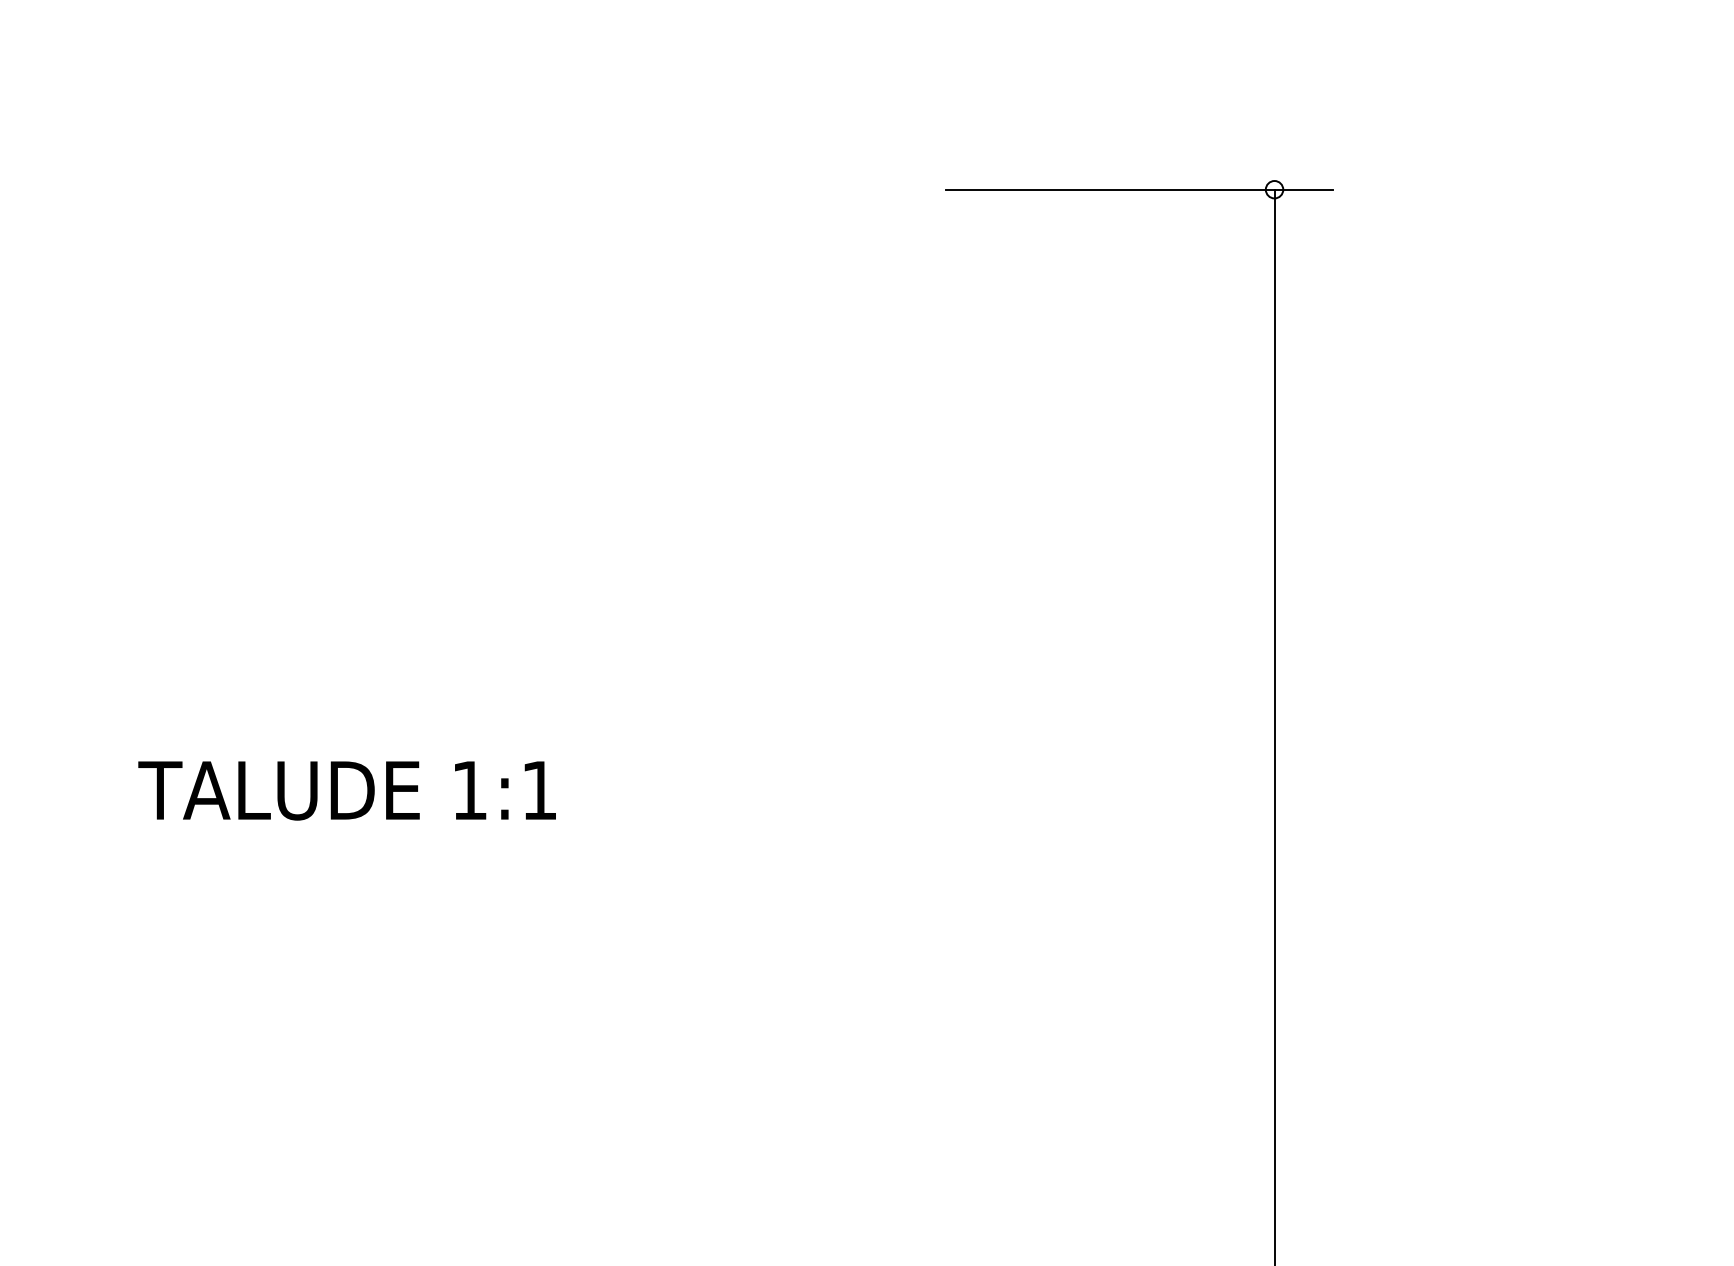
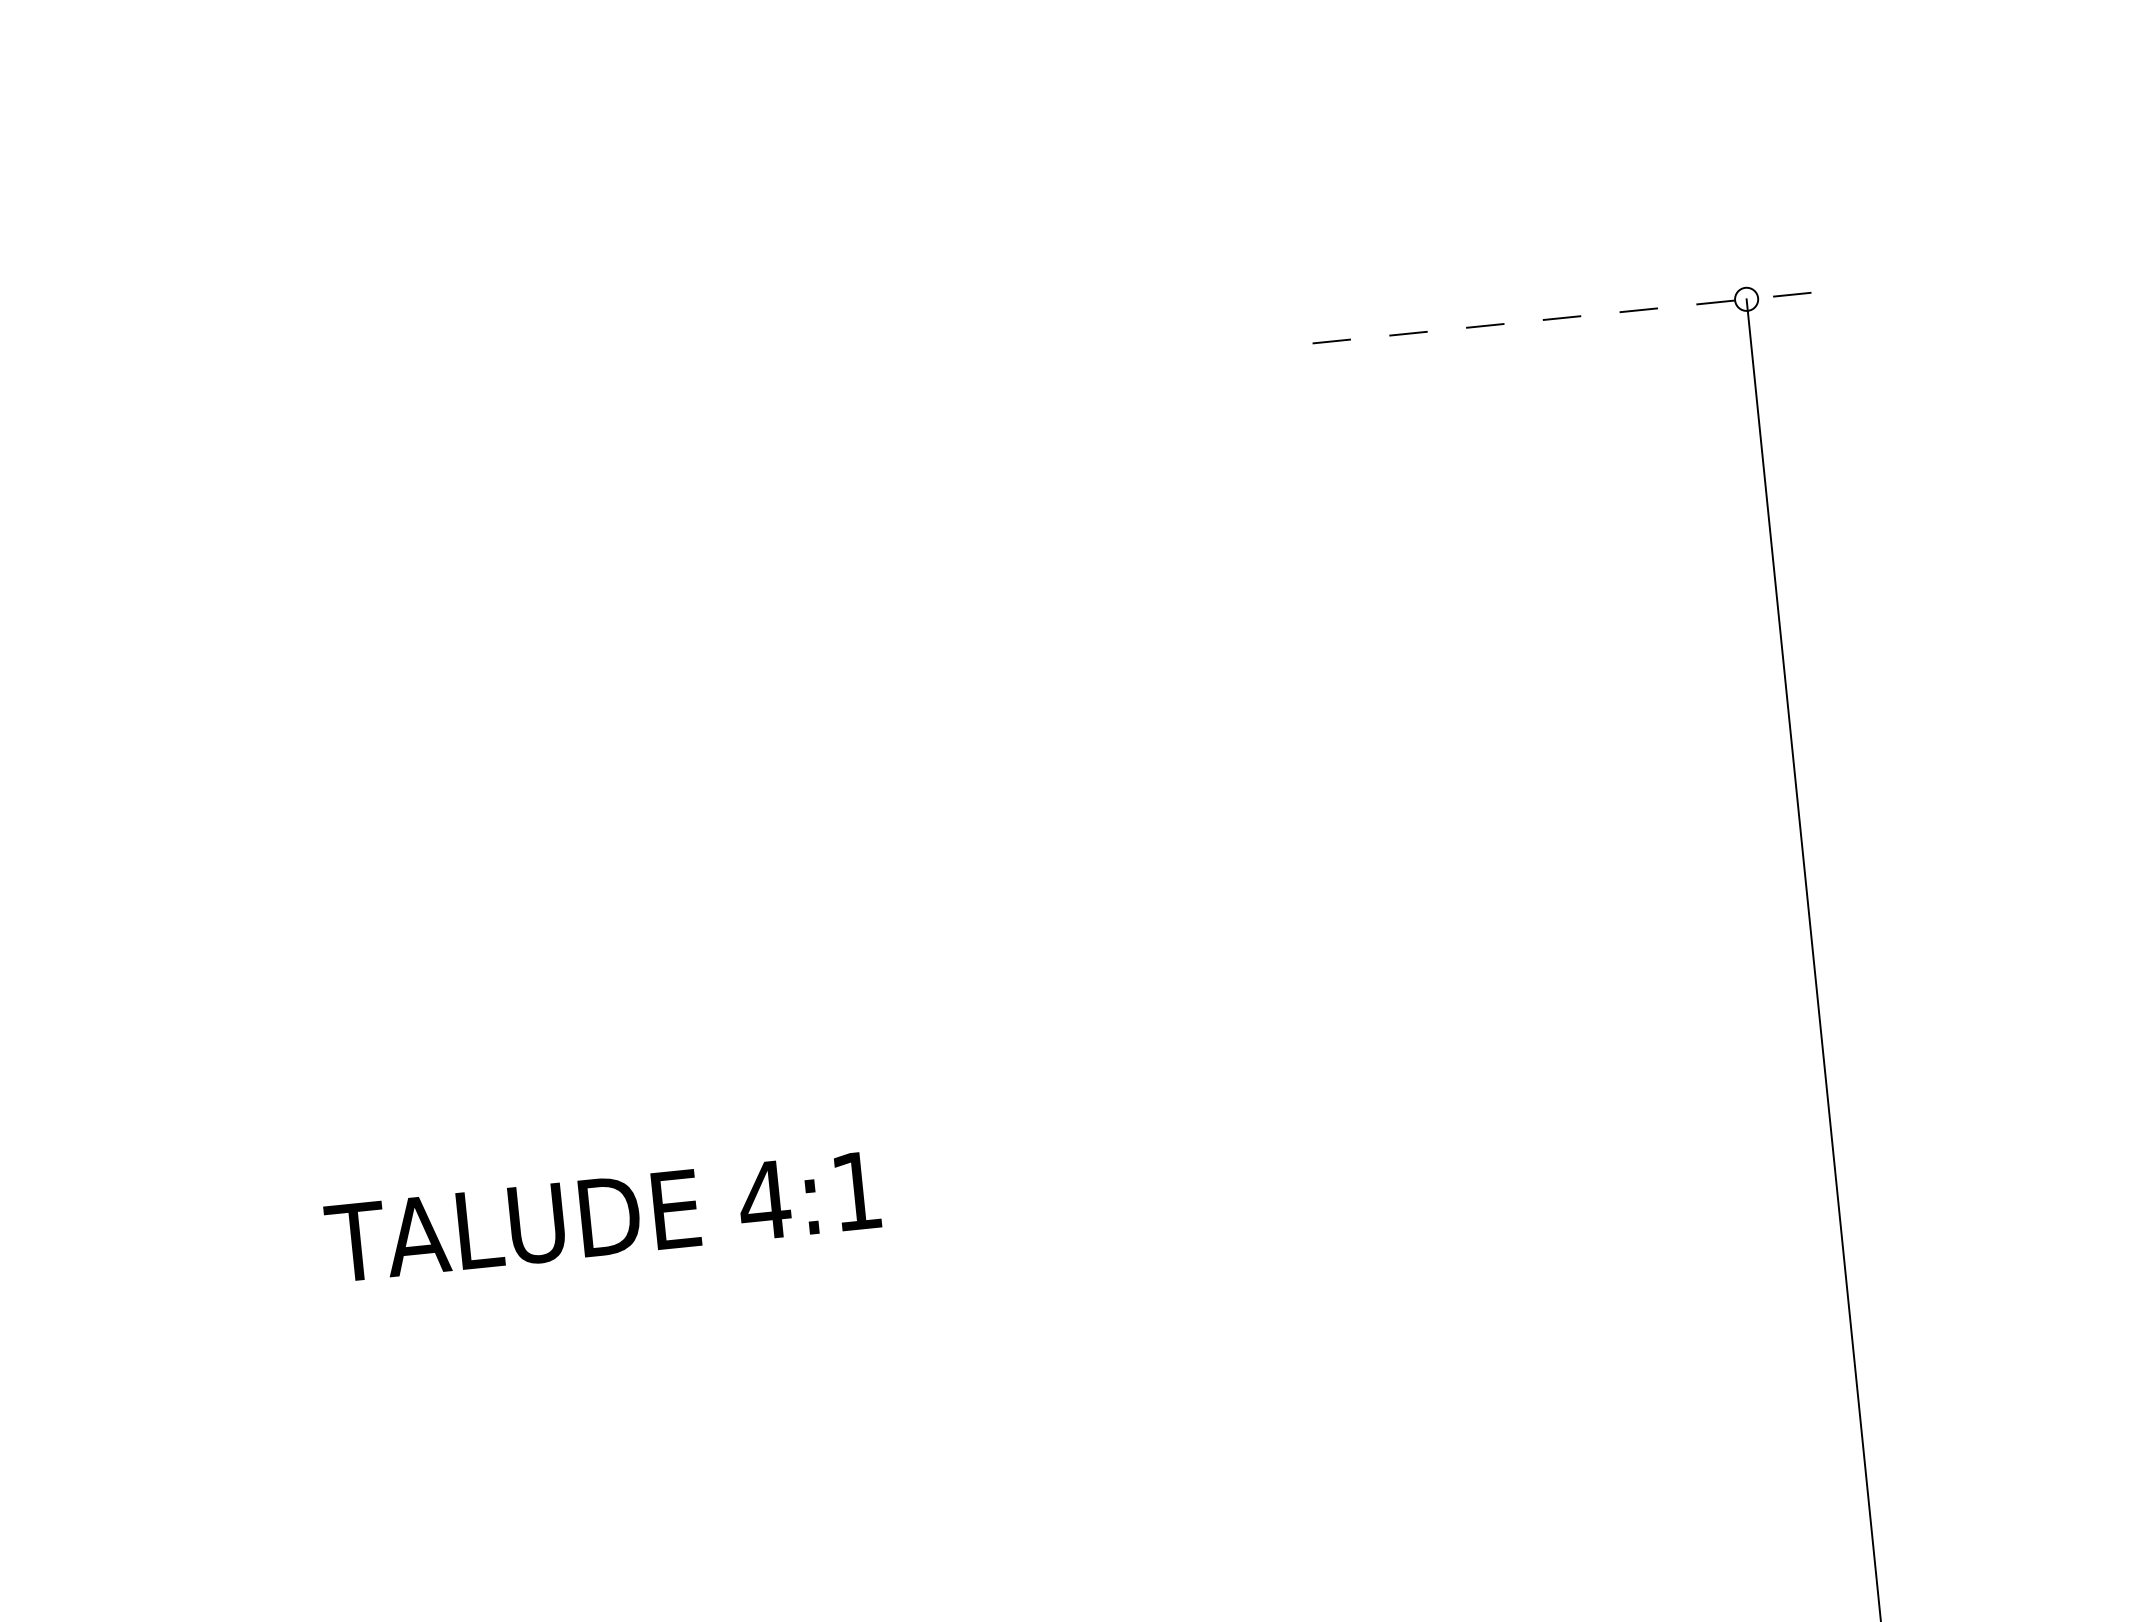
line: (1139, 189) -> (1568, 317), solid -> dashed
text: (469, 790) -> (764, 1200), 1:1 -> 4:1

